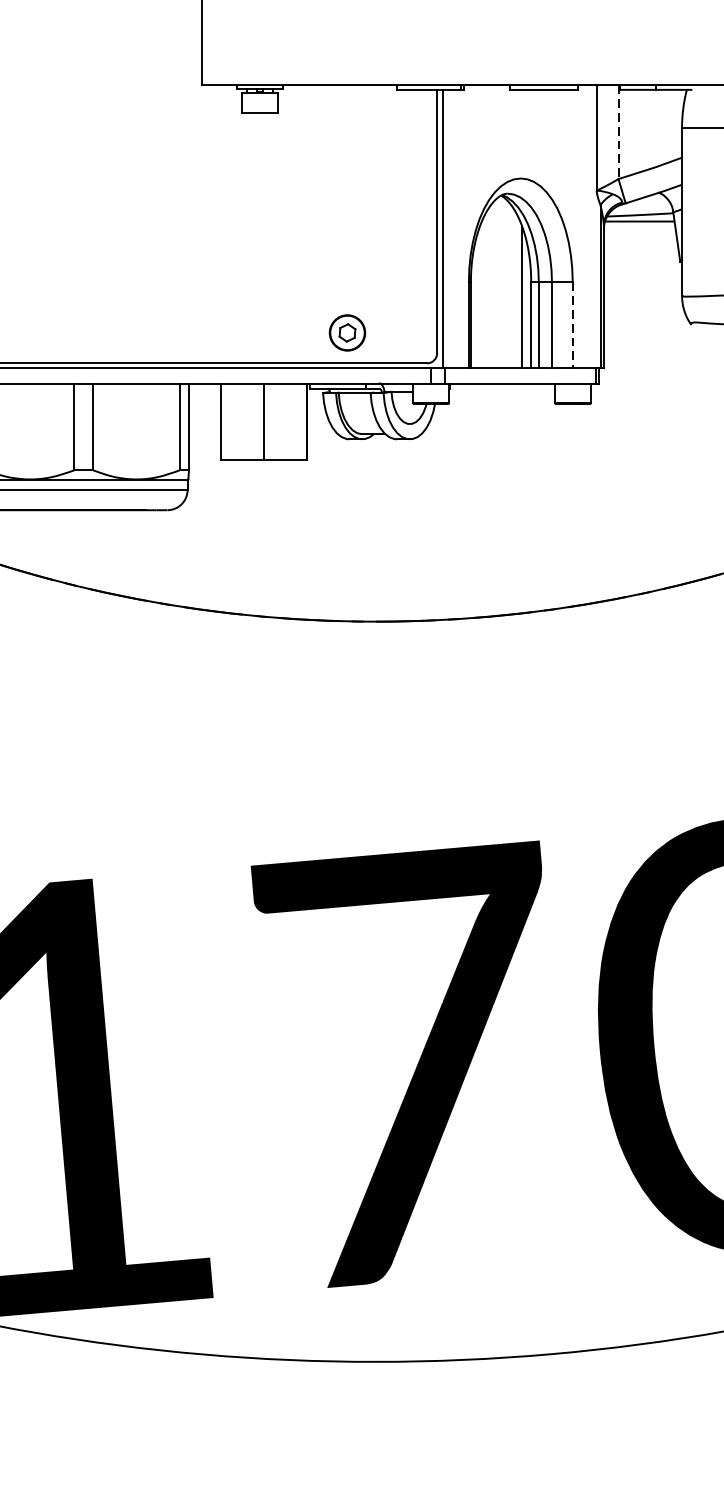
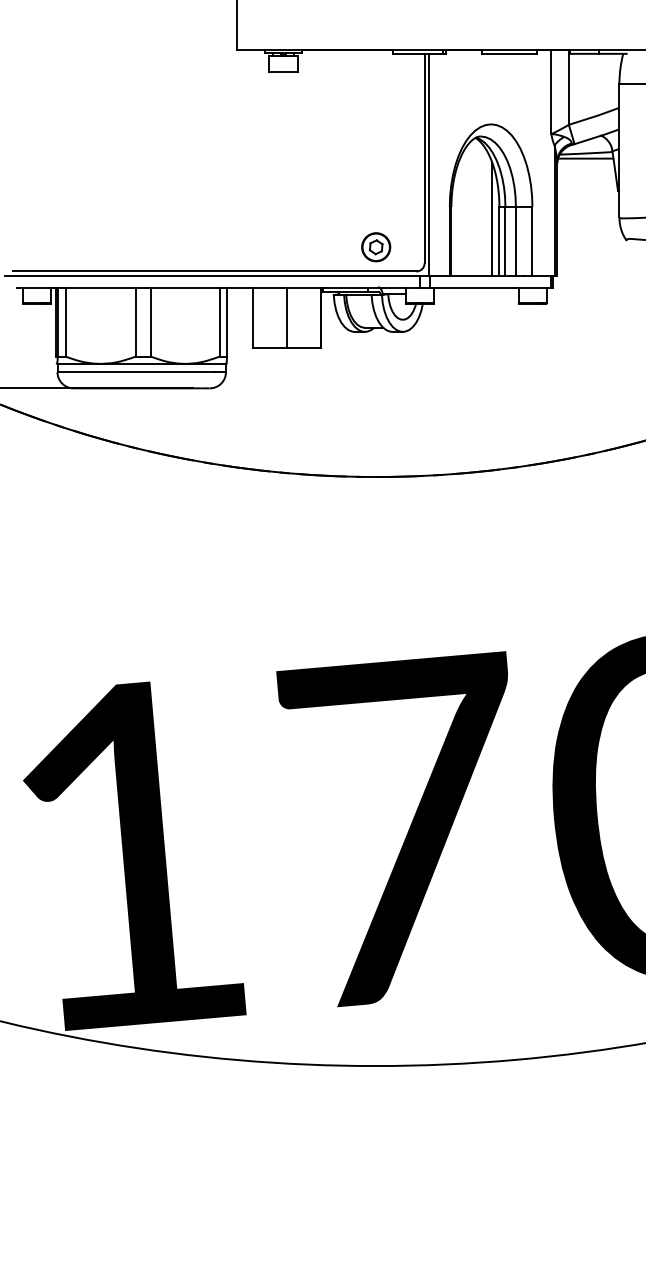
line: (618, 133) -> (568, 88), dashed -> solid
line: (572, 325) -> (532, 241), dashed -> solid
part: (347, 333) -> (376, 247), moved

